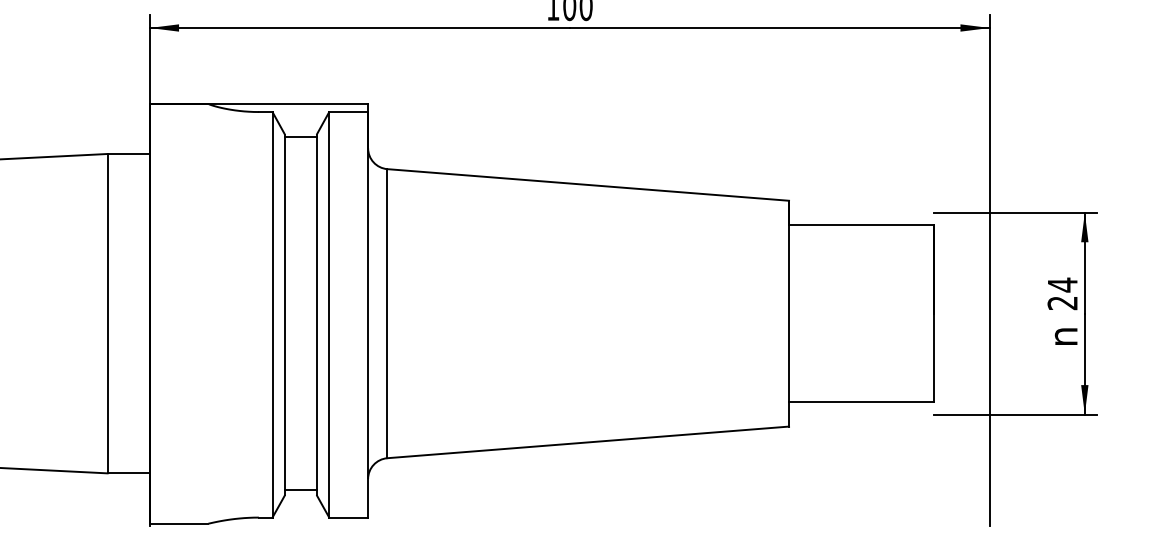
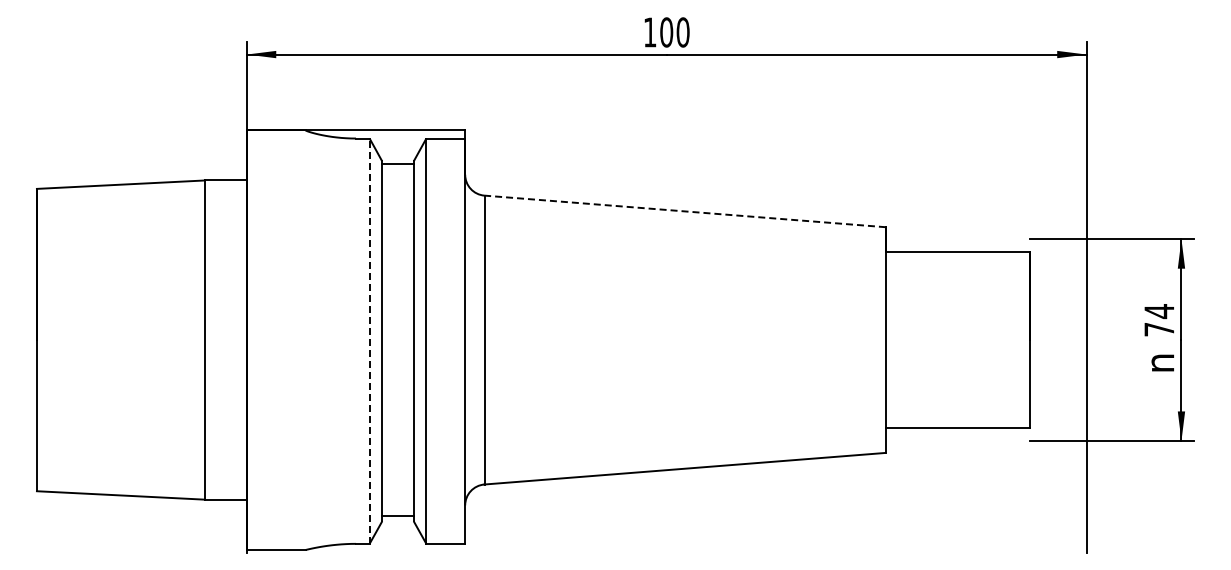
line: (587, 185) -> (684, 211), solid -> dashed
text: (1061, 303) -> (1158, 329), 24 -> 74
line: (272, 315) -> (369, 341), solid -> dashed

